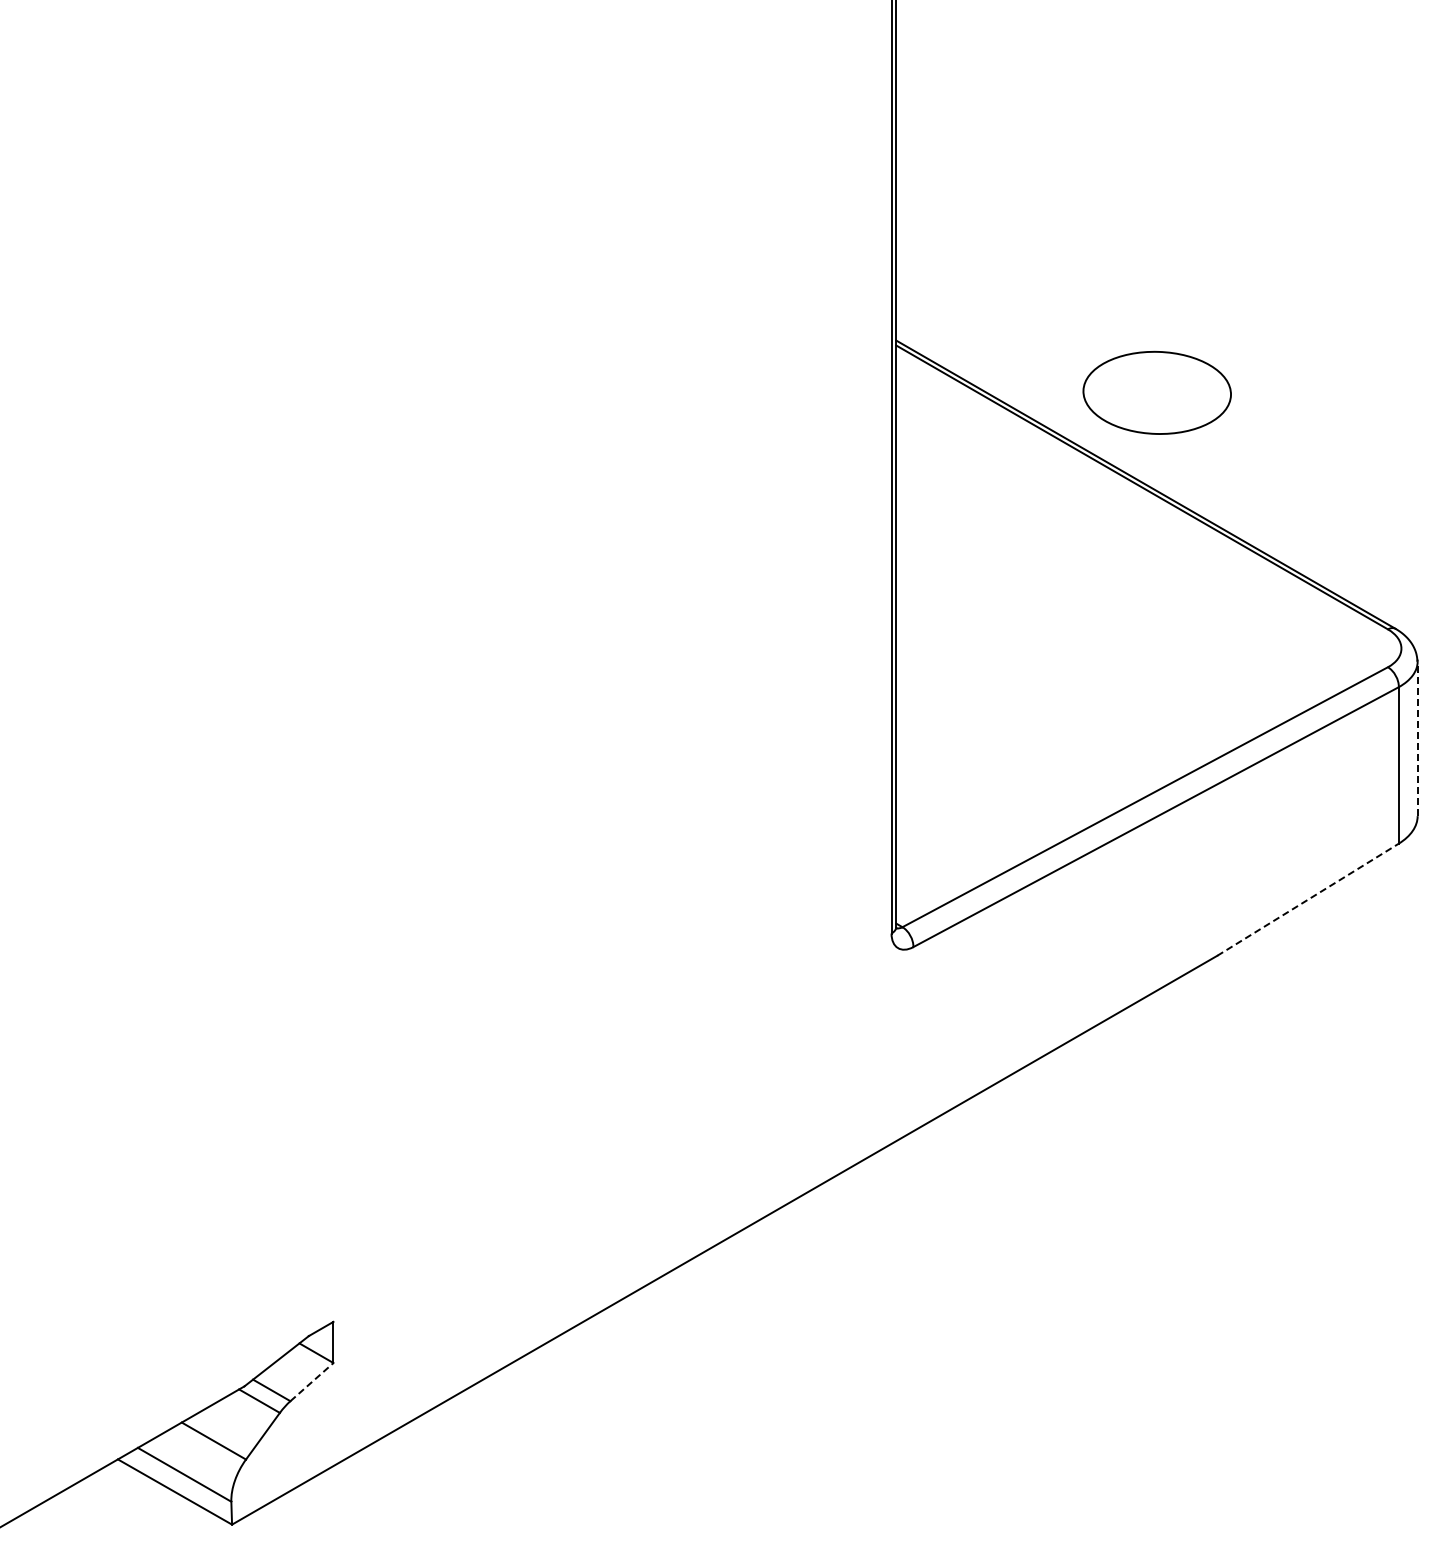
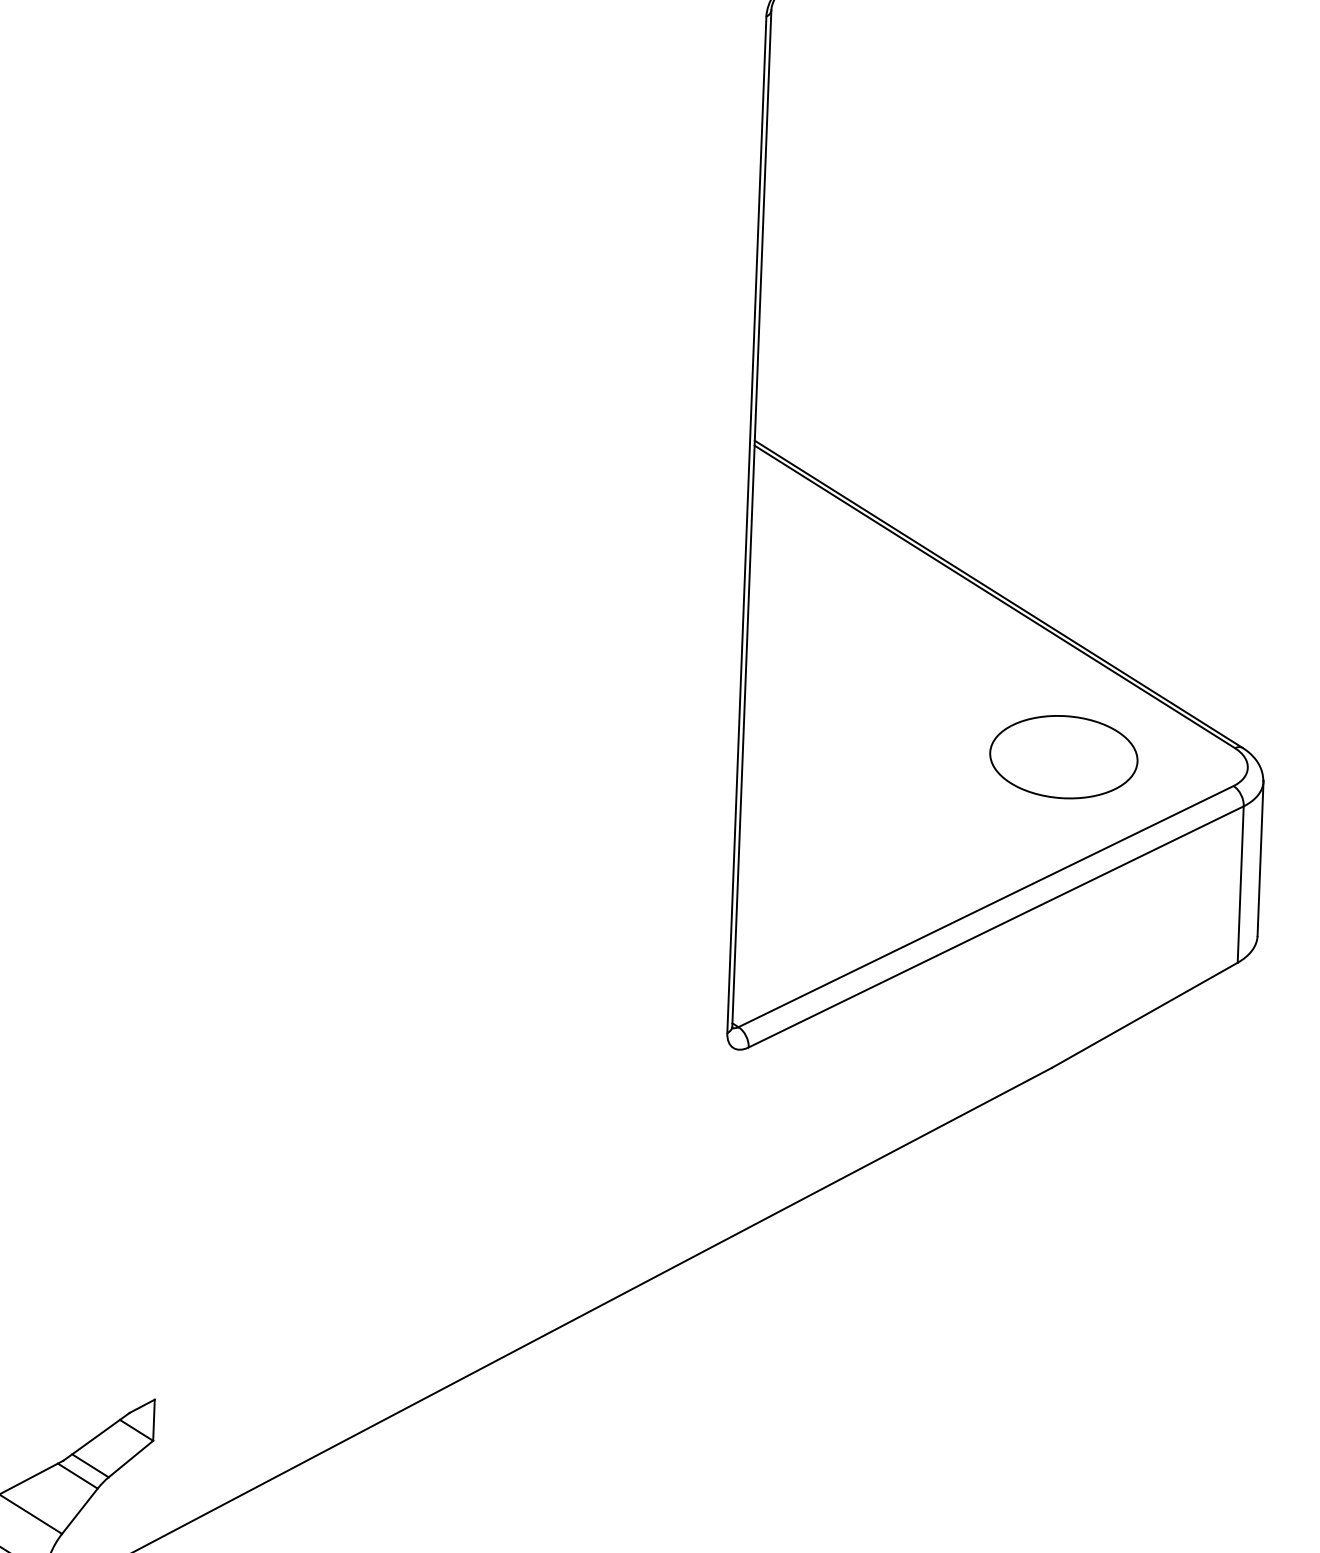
part: (1156, 392) -> (1063, 756), moved
line: (1417, 738) -> (1260, 858), dashed -> solid
line: (1308, 899) -> (1145, 1015), dashed -> solid
line: (311, 1382) -> (130, 1459), dashed -> solid

